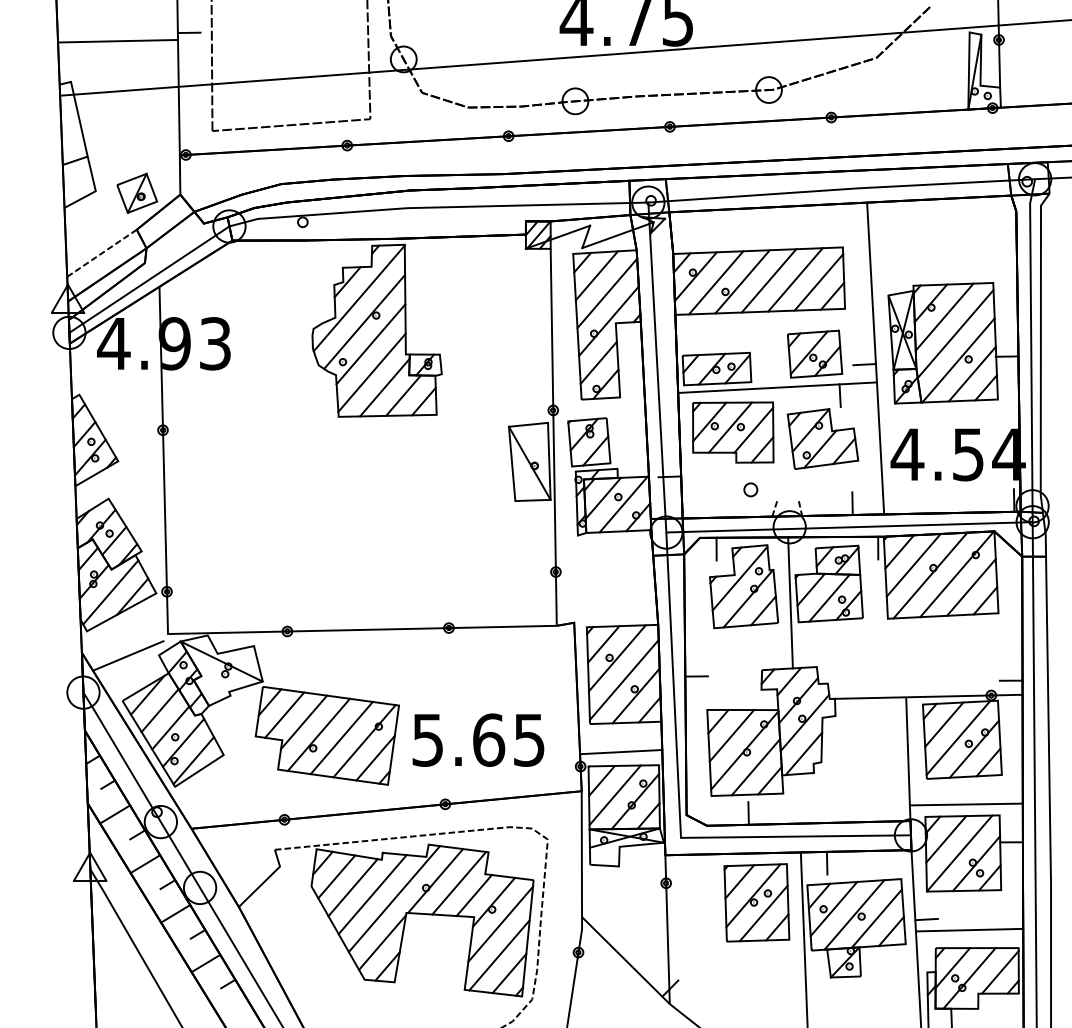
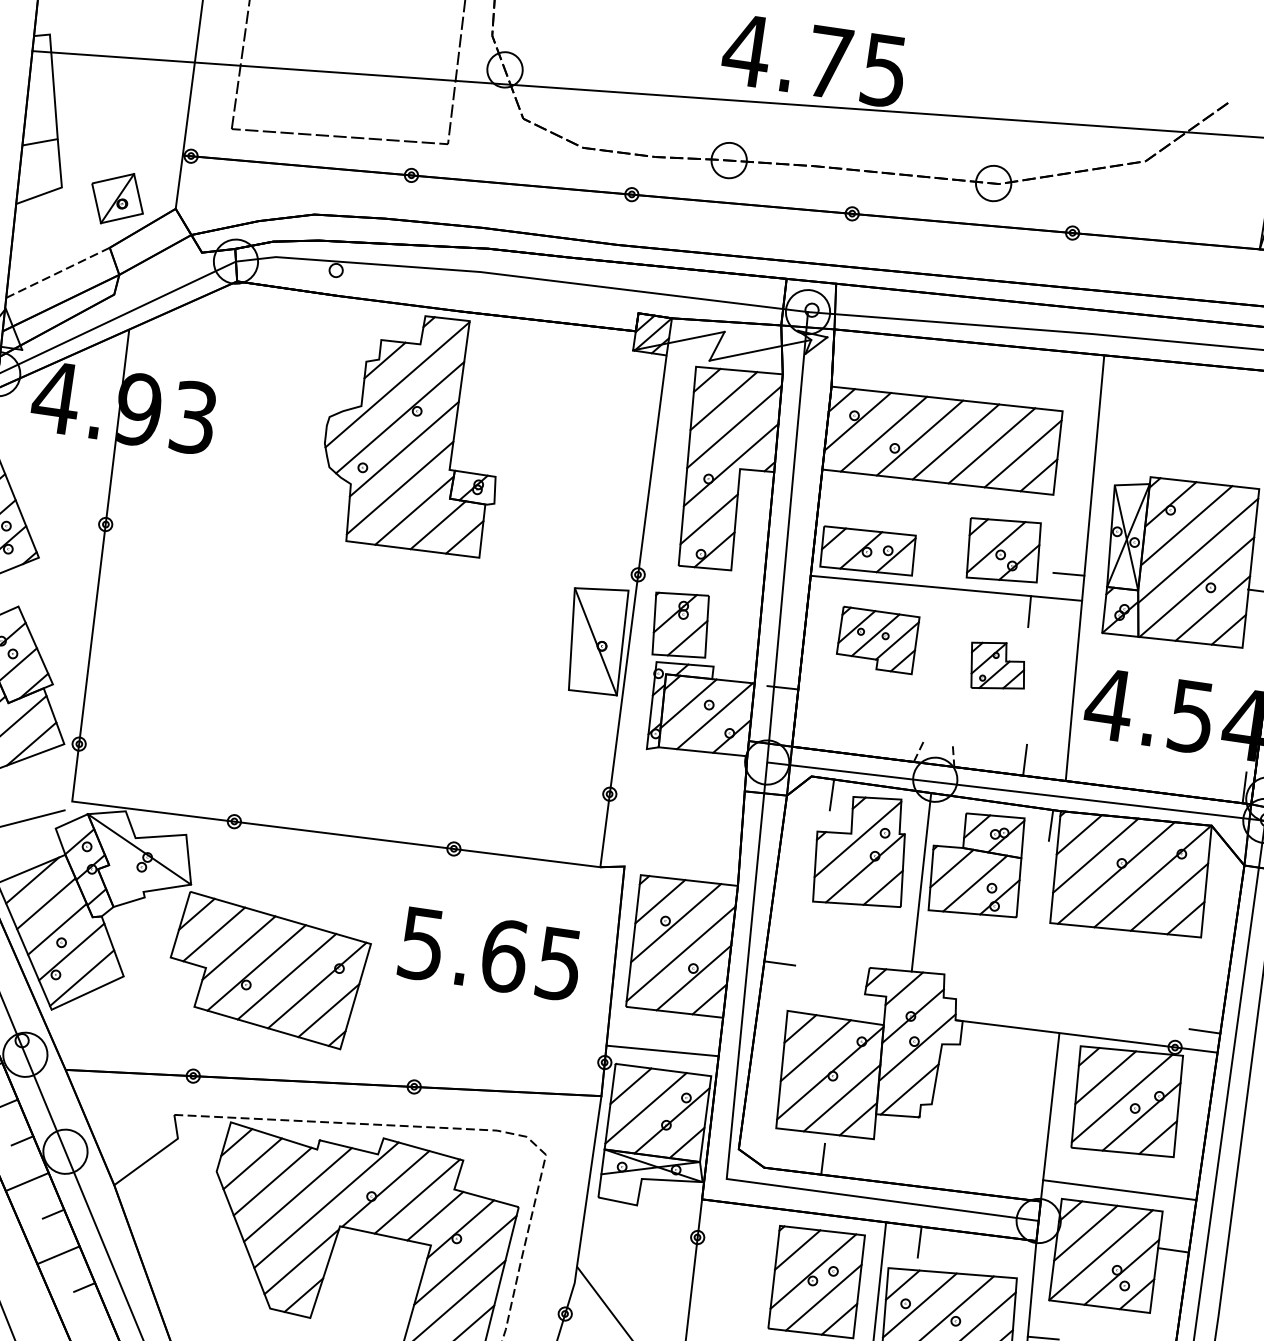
part: (733, 432) -> (877, 640), size x0.7
part: (822, 438) -> (997, 666), size x0.6
part: (750, 489) -> (889, 720), removed
text: (478, 739) -> (490, 953), moved

